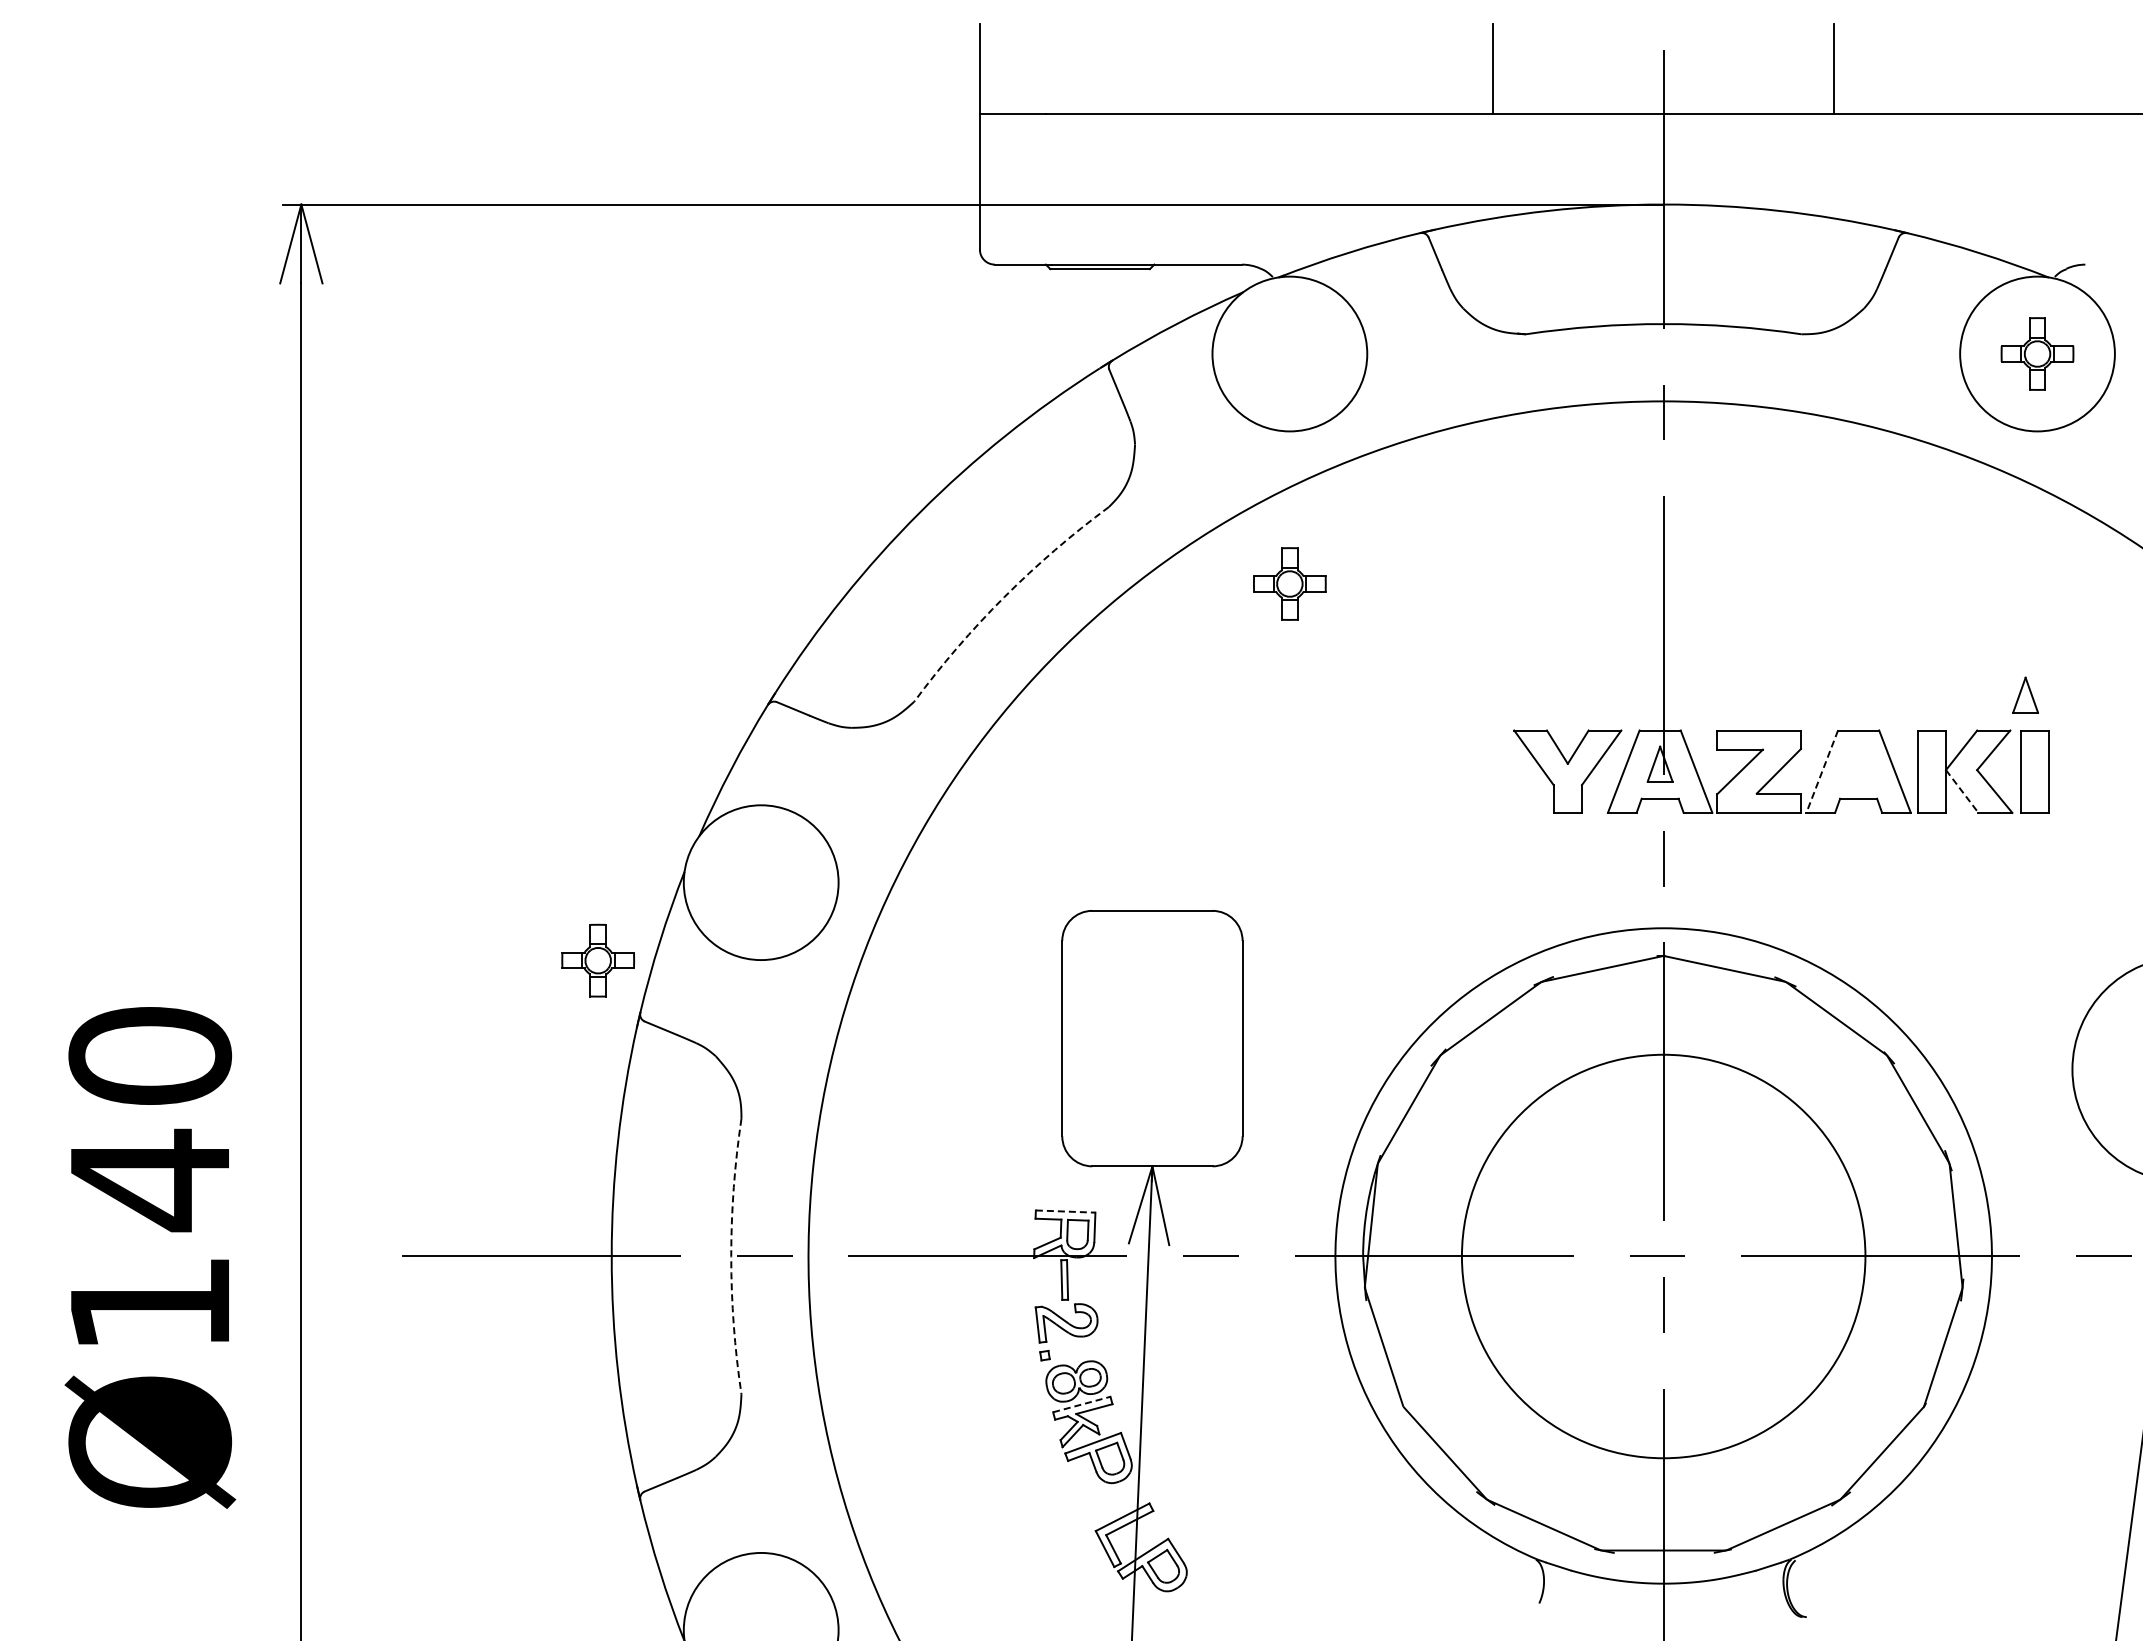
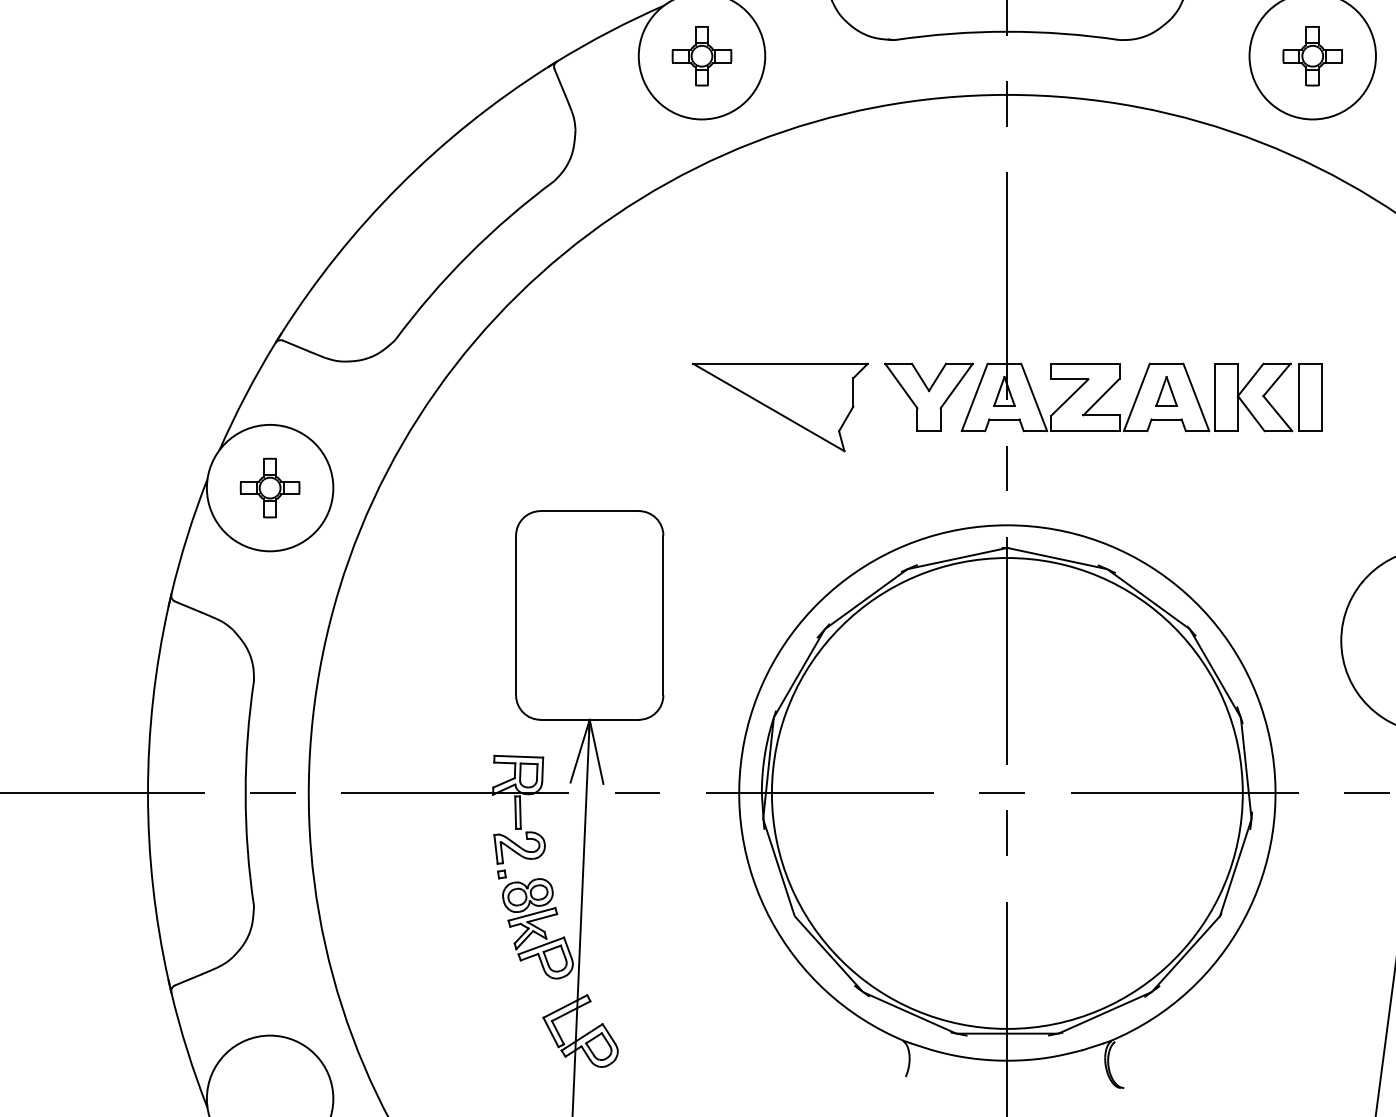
part: (1289, 583) -> (701, 55), moved
arc: (1004, 597) -> (468, 255), dashed -> solid
part: (2025, 694) -> (1166, 390), moved
line: (1822, 772) -> (1137, 398), dashed -> solid
part: (1385, 783) -> (780, 407), added
line: (1962, 791) -> (1251, 413), dashed -> solid
part: (597, 960) -> (269, 487), moved
line: (1065, 1211) -> (518, 756), dashed -> solid
arc: (731, 1256) -> (245, 793), dashed -> solid
circle: (1663, 1256) -> (1007, 793), size x1.43
line: (1081, 1404) -> (531, 914), dashed -> solid

